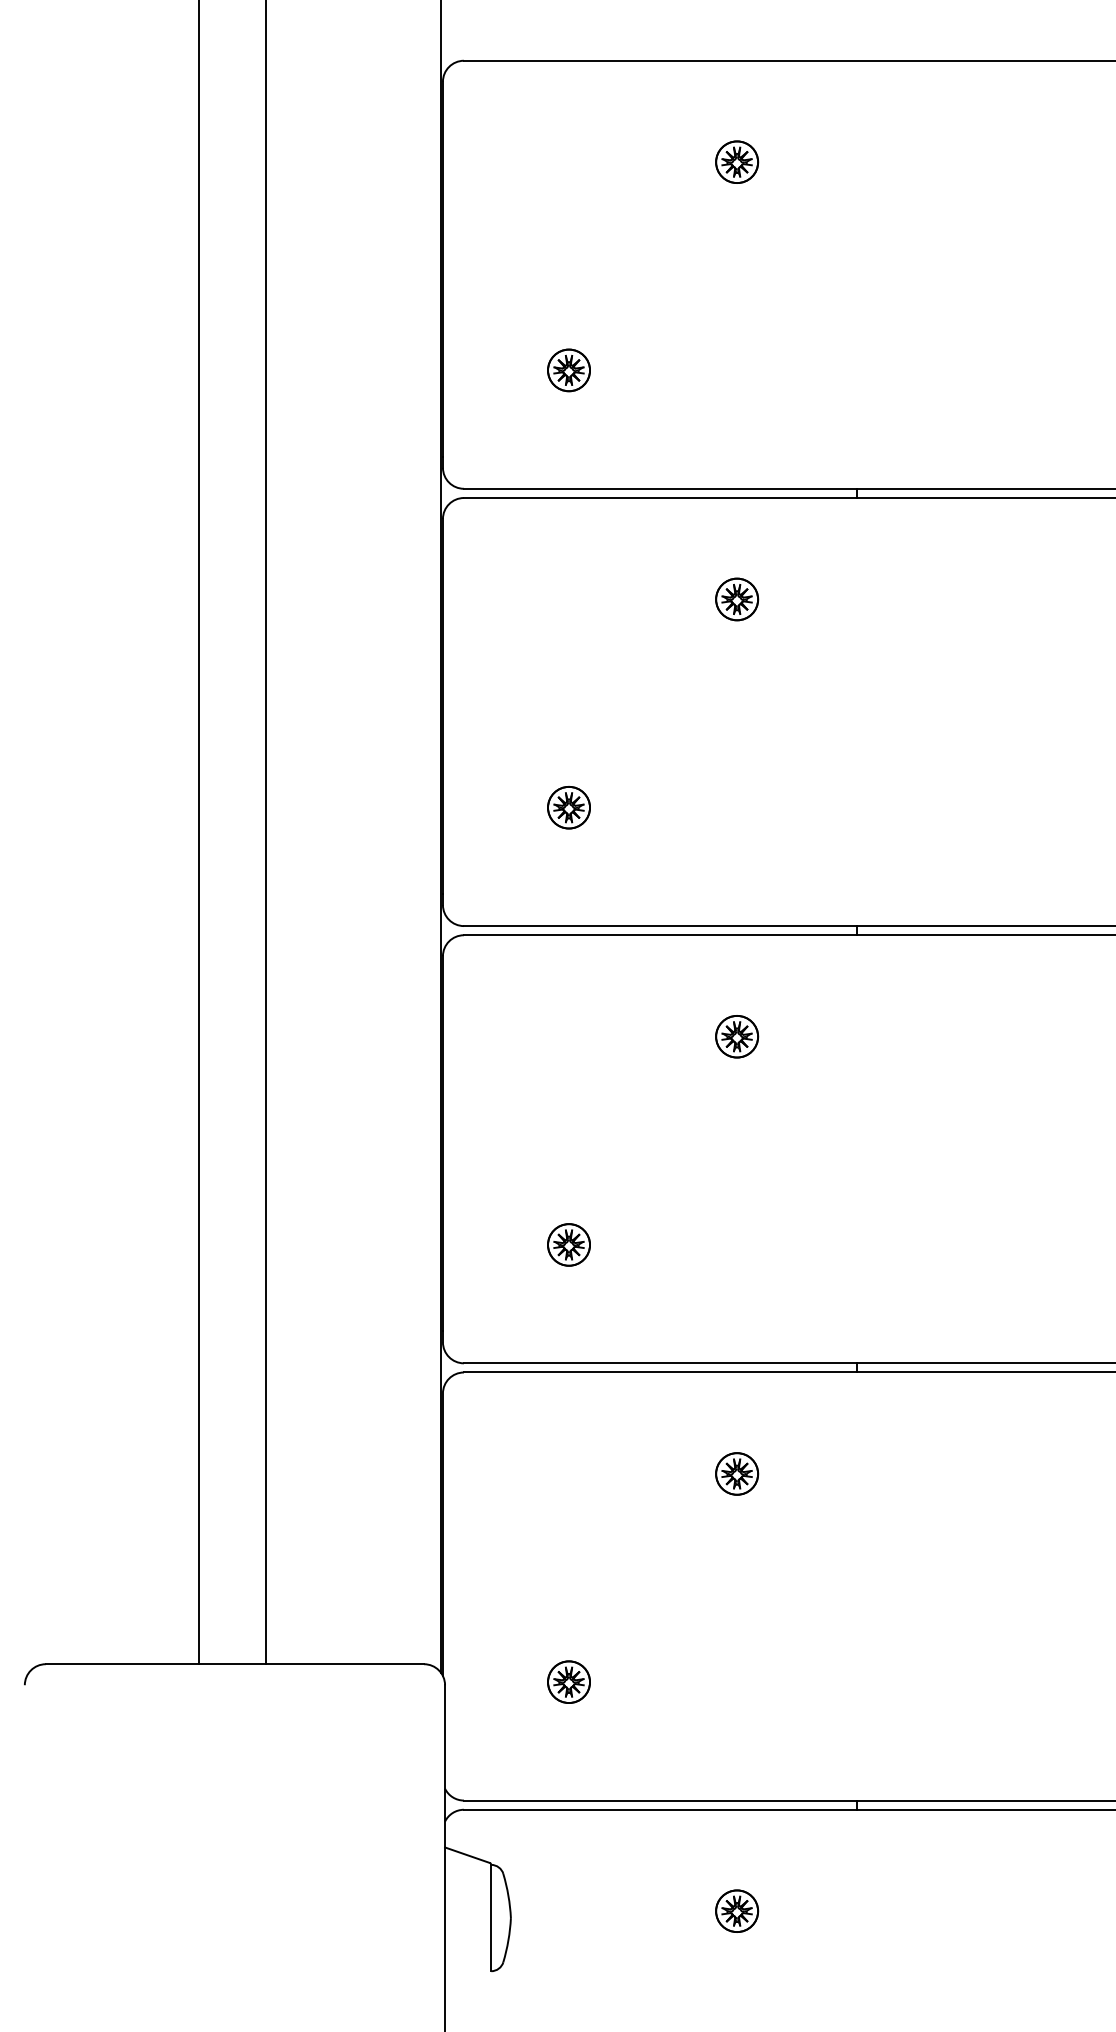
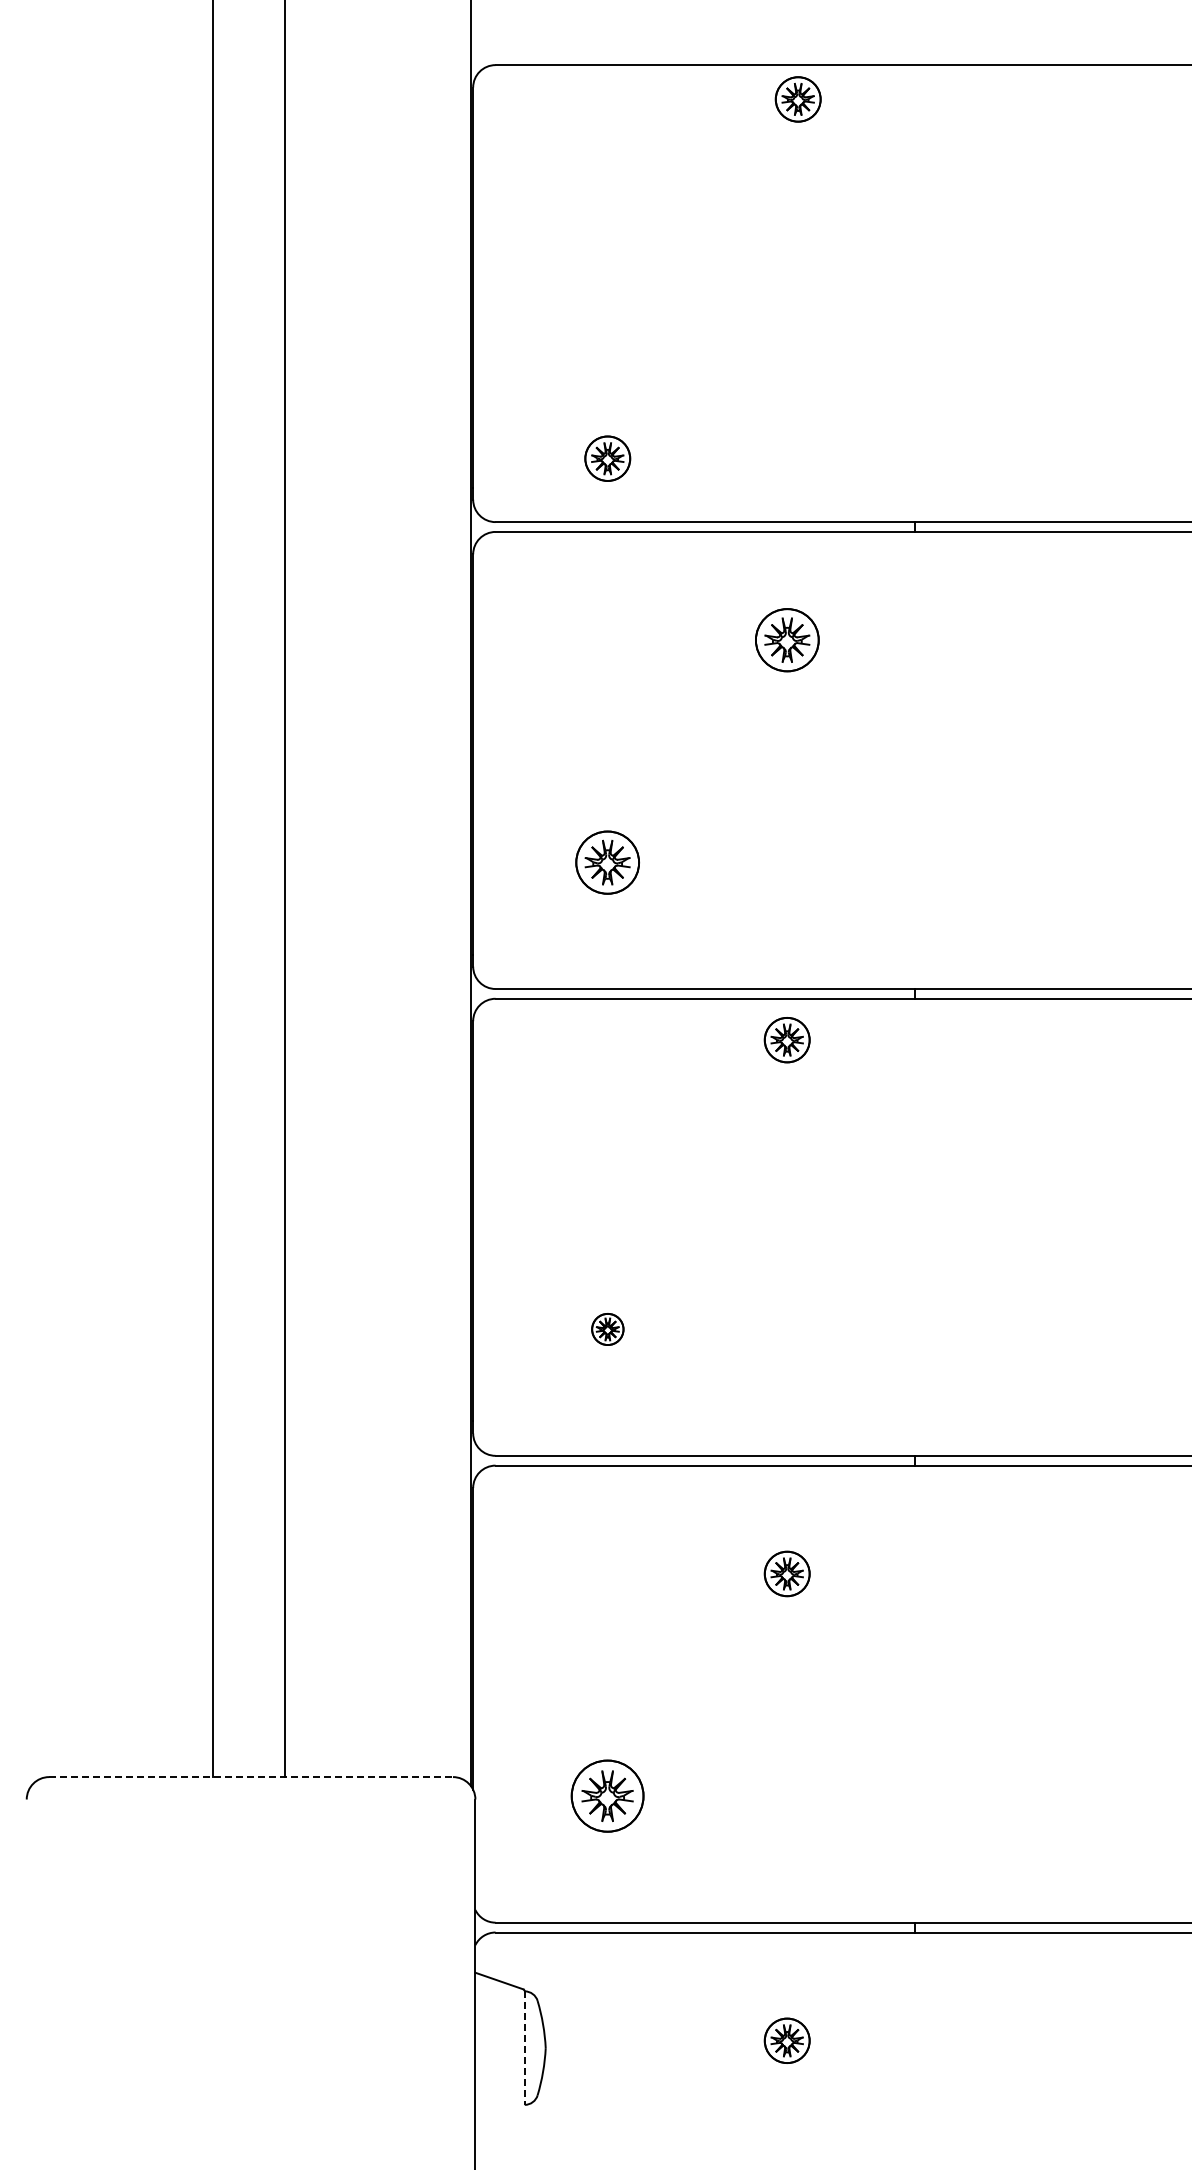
part: (736, 162) -> (797, 99), moved
part: (568, 370) -> (607, 458), moved
part: (736, 599) -> (786, 640), size x1.4
part: (568, 807) -> (607, 862), size x1.4
part: (736, 1037) -> (786, 1040), moved
part: (568, 1244) -> (607, 1329), size x0.7
line: (235, 1664) -> (251, 1777), solid -> dashed
part: (568, 1682) -> (607, 1796), size x1.6
line: (491, 1918) -> (524, 2048), solid -> dashed

